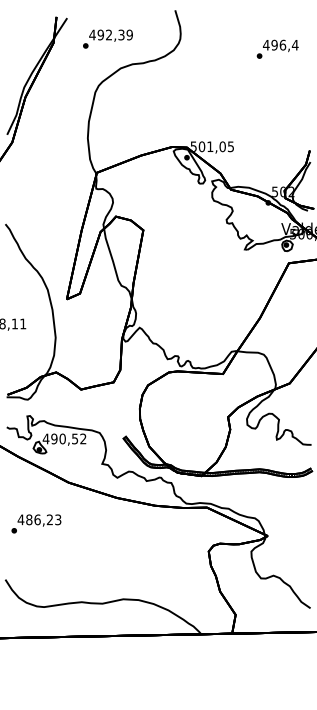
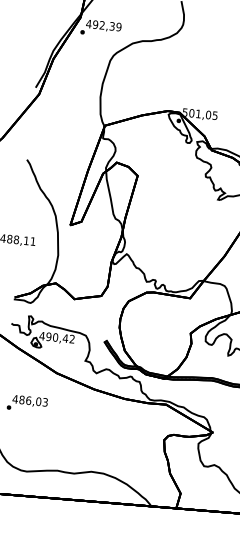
text: (107, 38) -> (100, 28), moved
text: (74, 438) -> (65, 338), 490,52 -> 490,42
text: (49, 519) -> (38, 401), 486,23 -> 486,03

